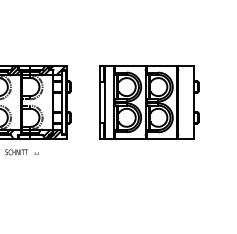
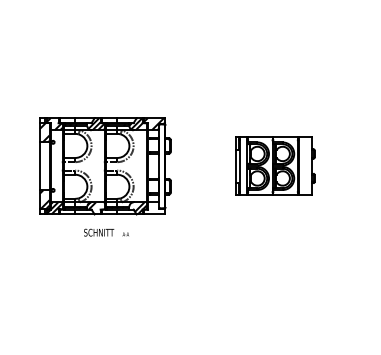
part: (149, 101) -> (275, 165), size x0.6
hatch: (58, 134) -> (154, 208), removed

